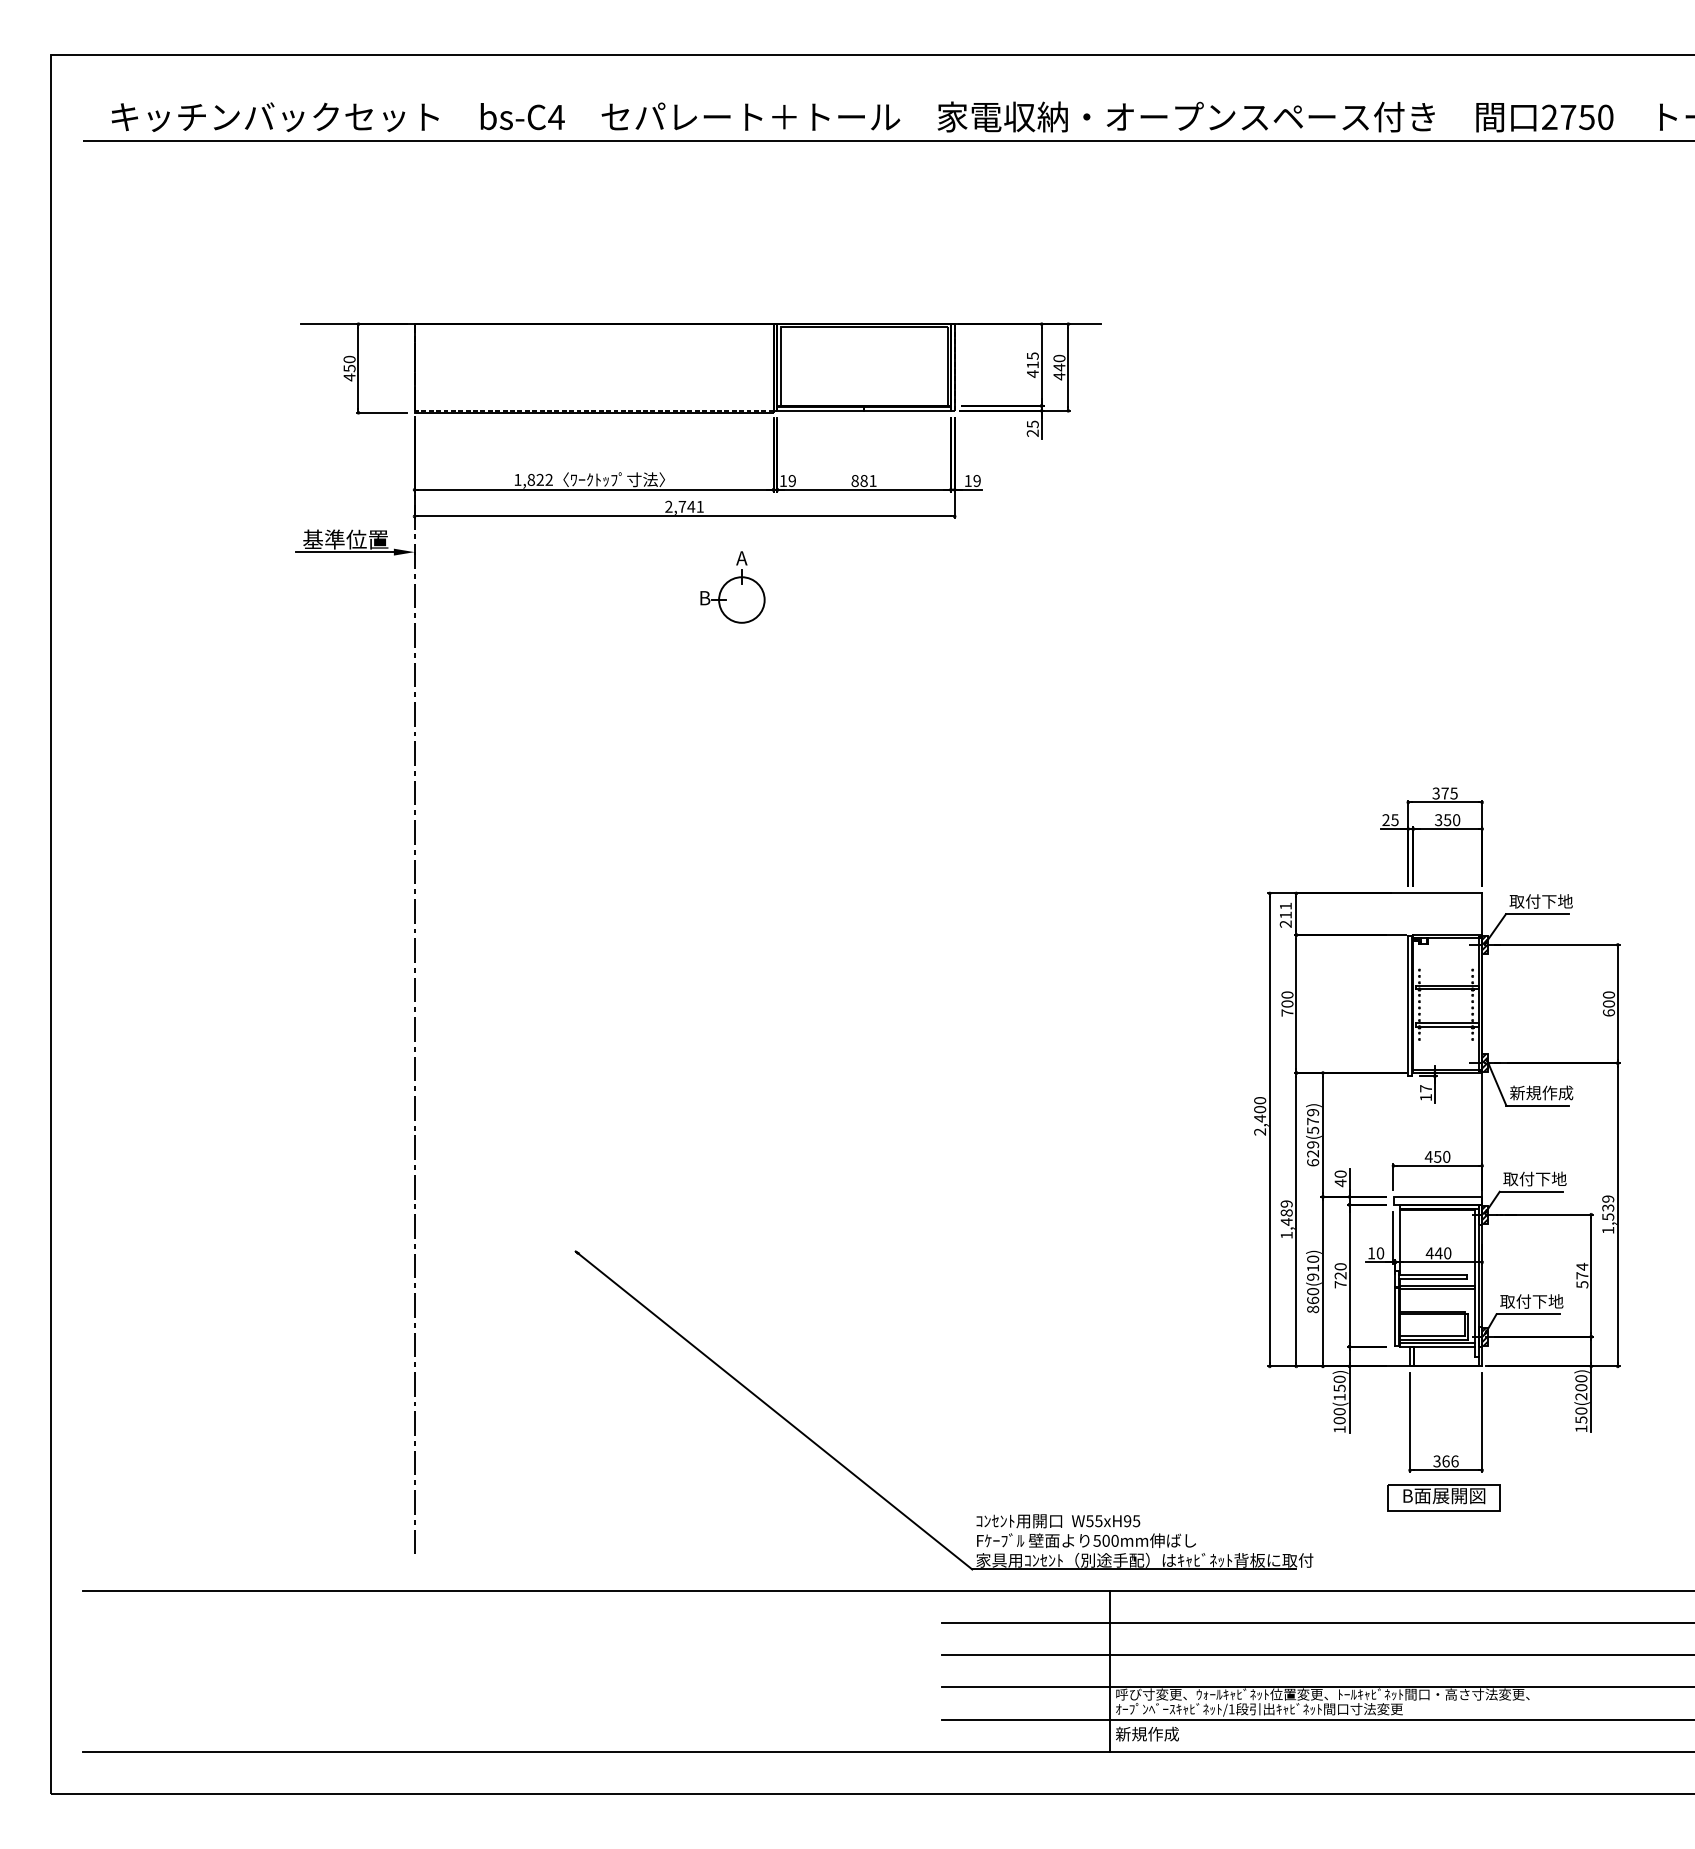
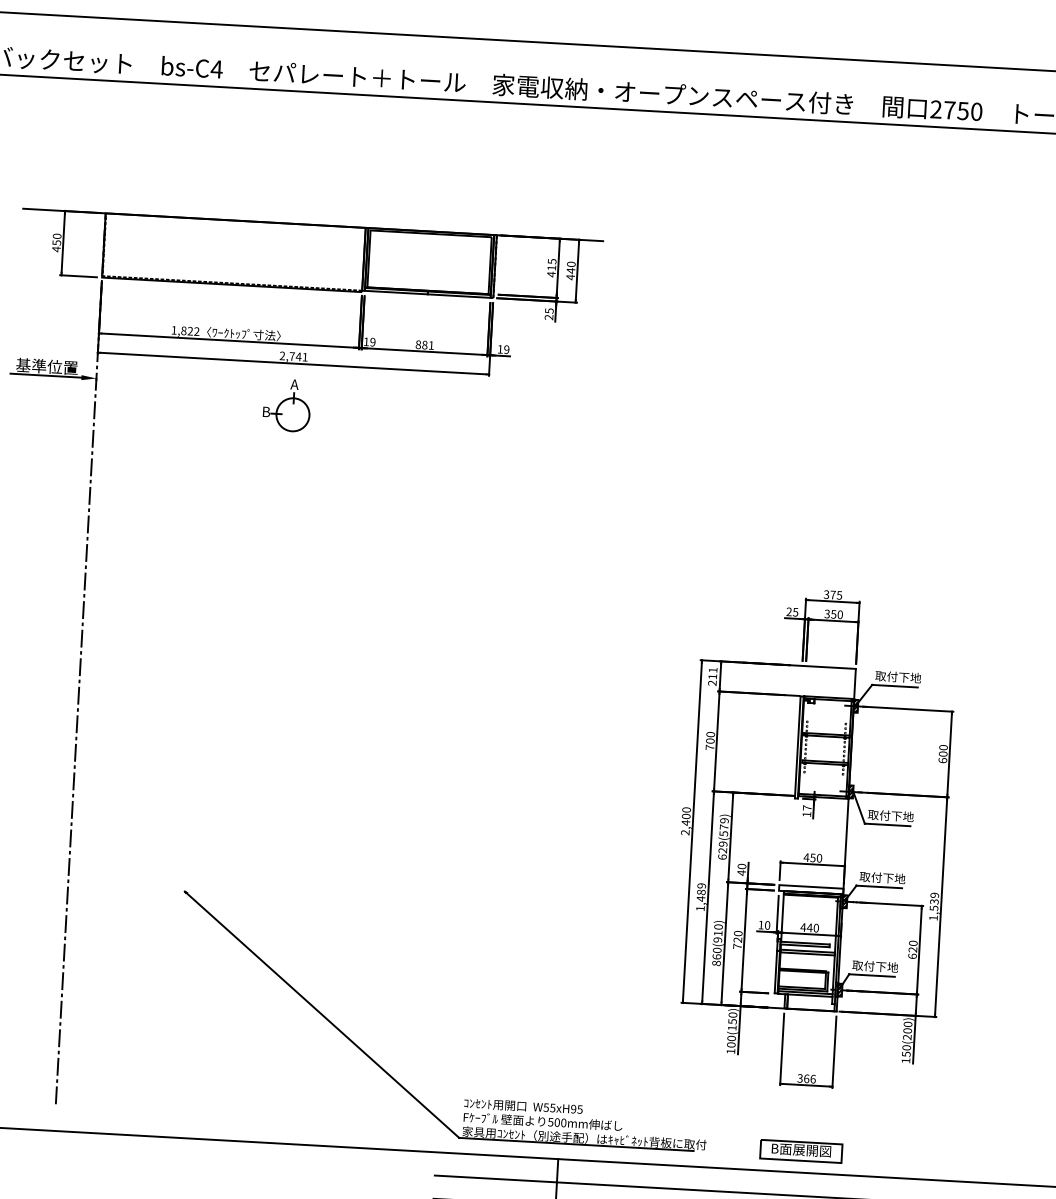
part: (732, 587) -> (286, 405), moved
text: (1541, 1092) -> (890, 815), 新規作成 -> 取付下地
text: (1582, 1275) -> (913, 949), 574 -> 620
part: (1443, 1497) -> (800, 1151), moved

